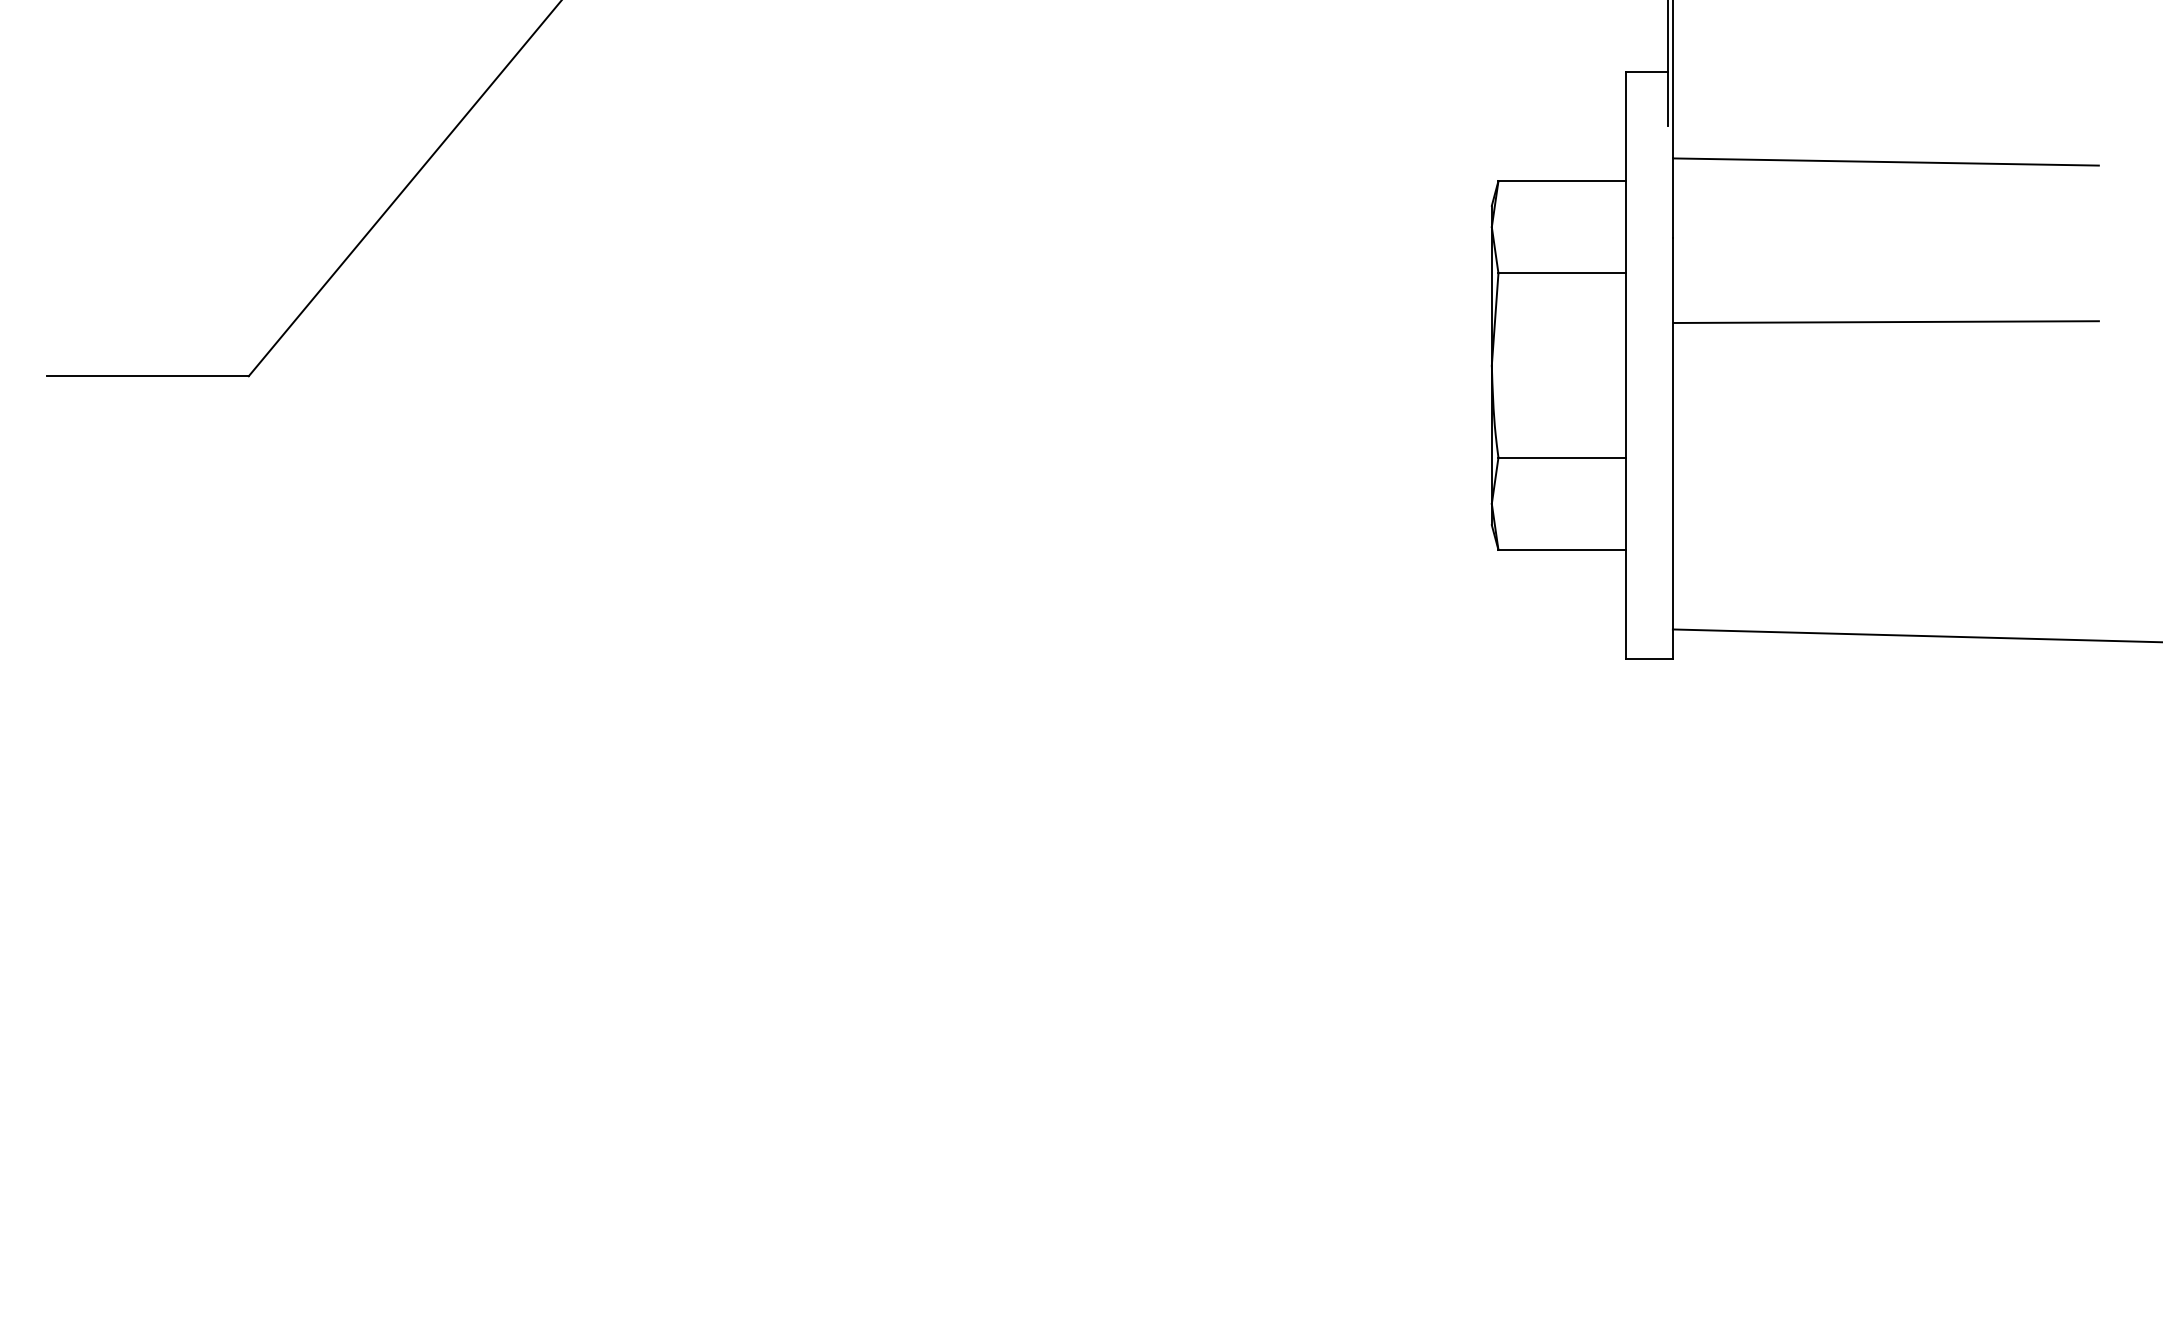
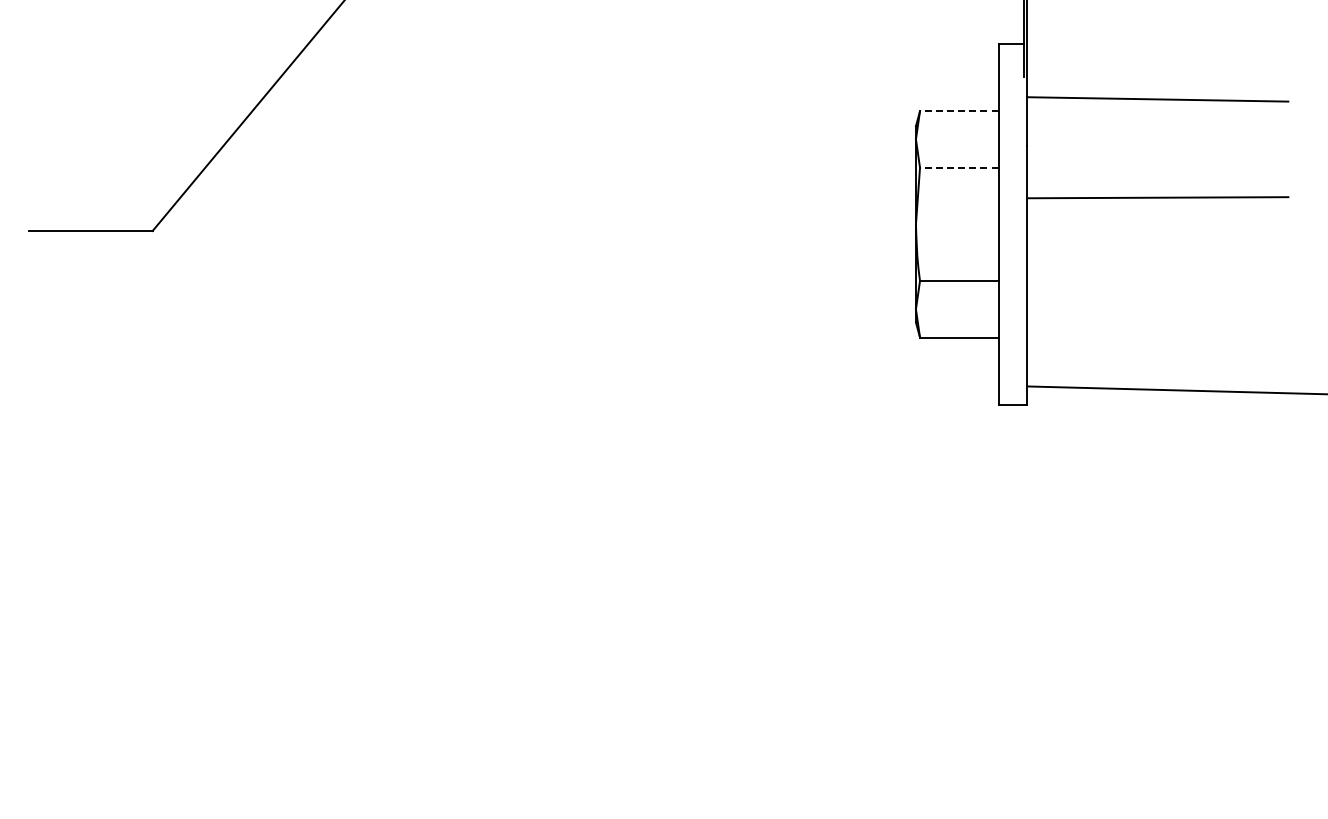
line: (1561, 181) -> (958, 111), solid -> dashed
line: (1561, 272) -> (958, 167), solid -> dashed

